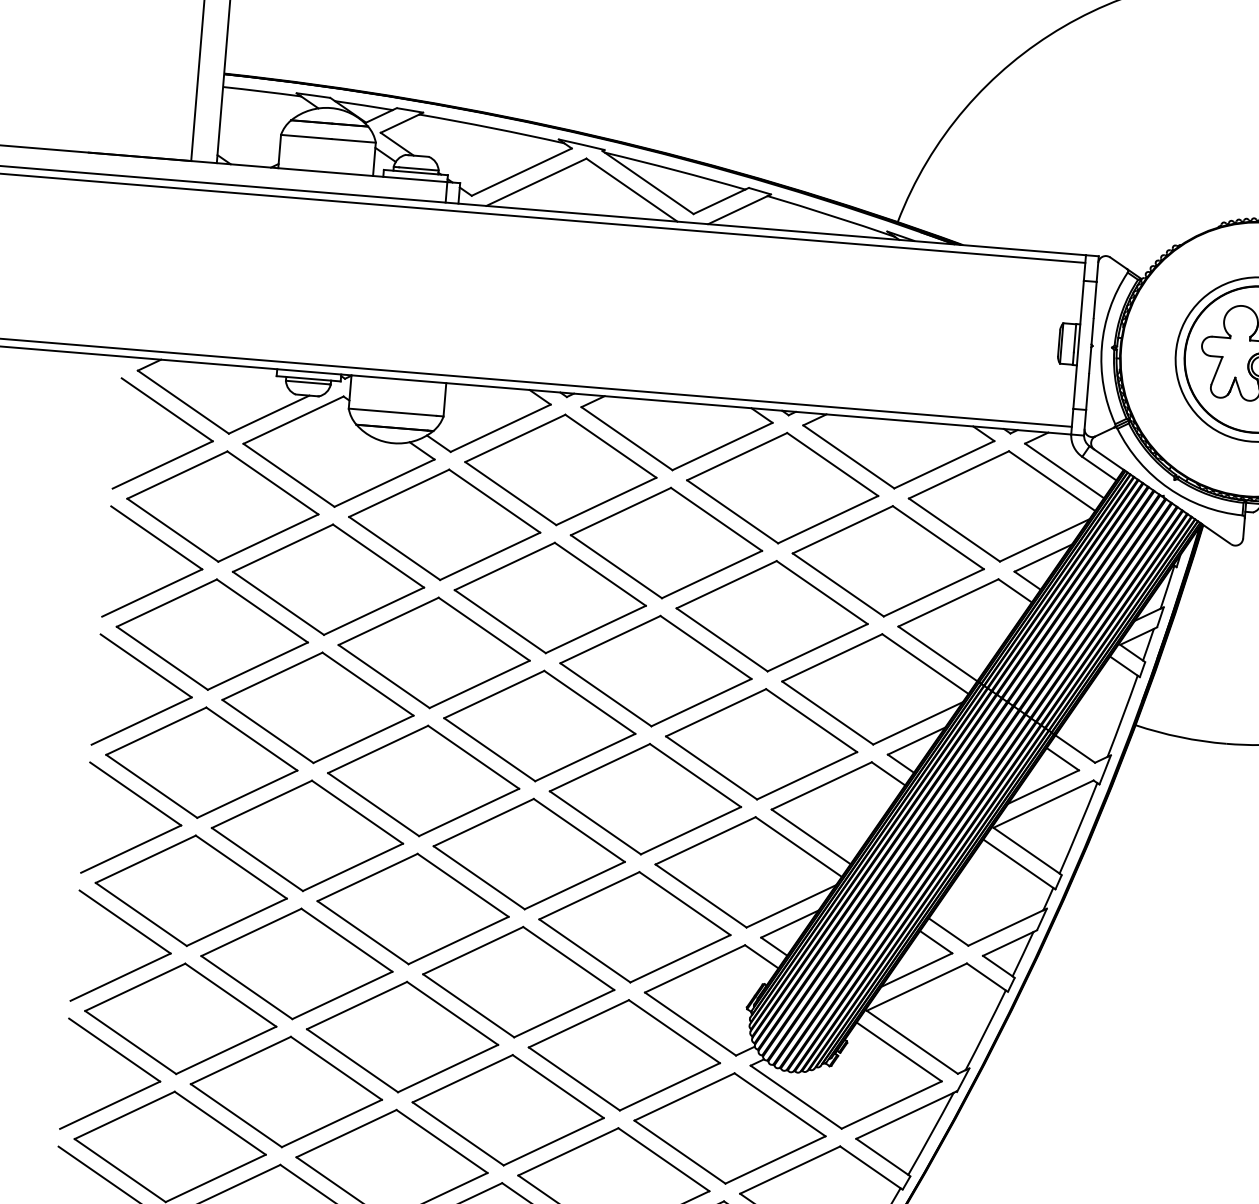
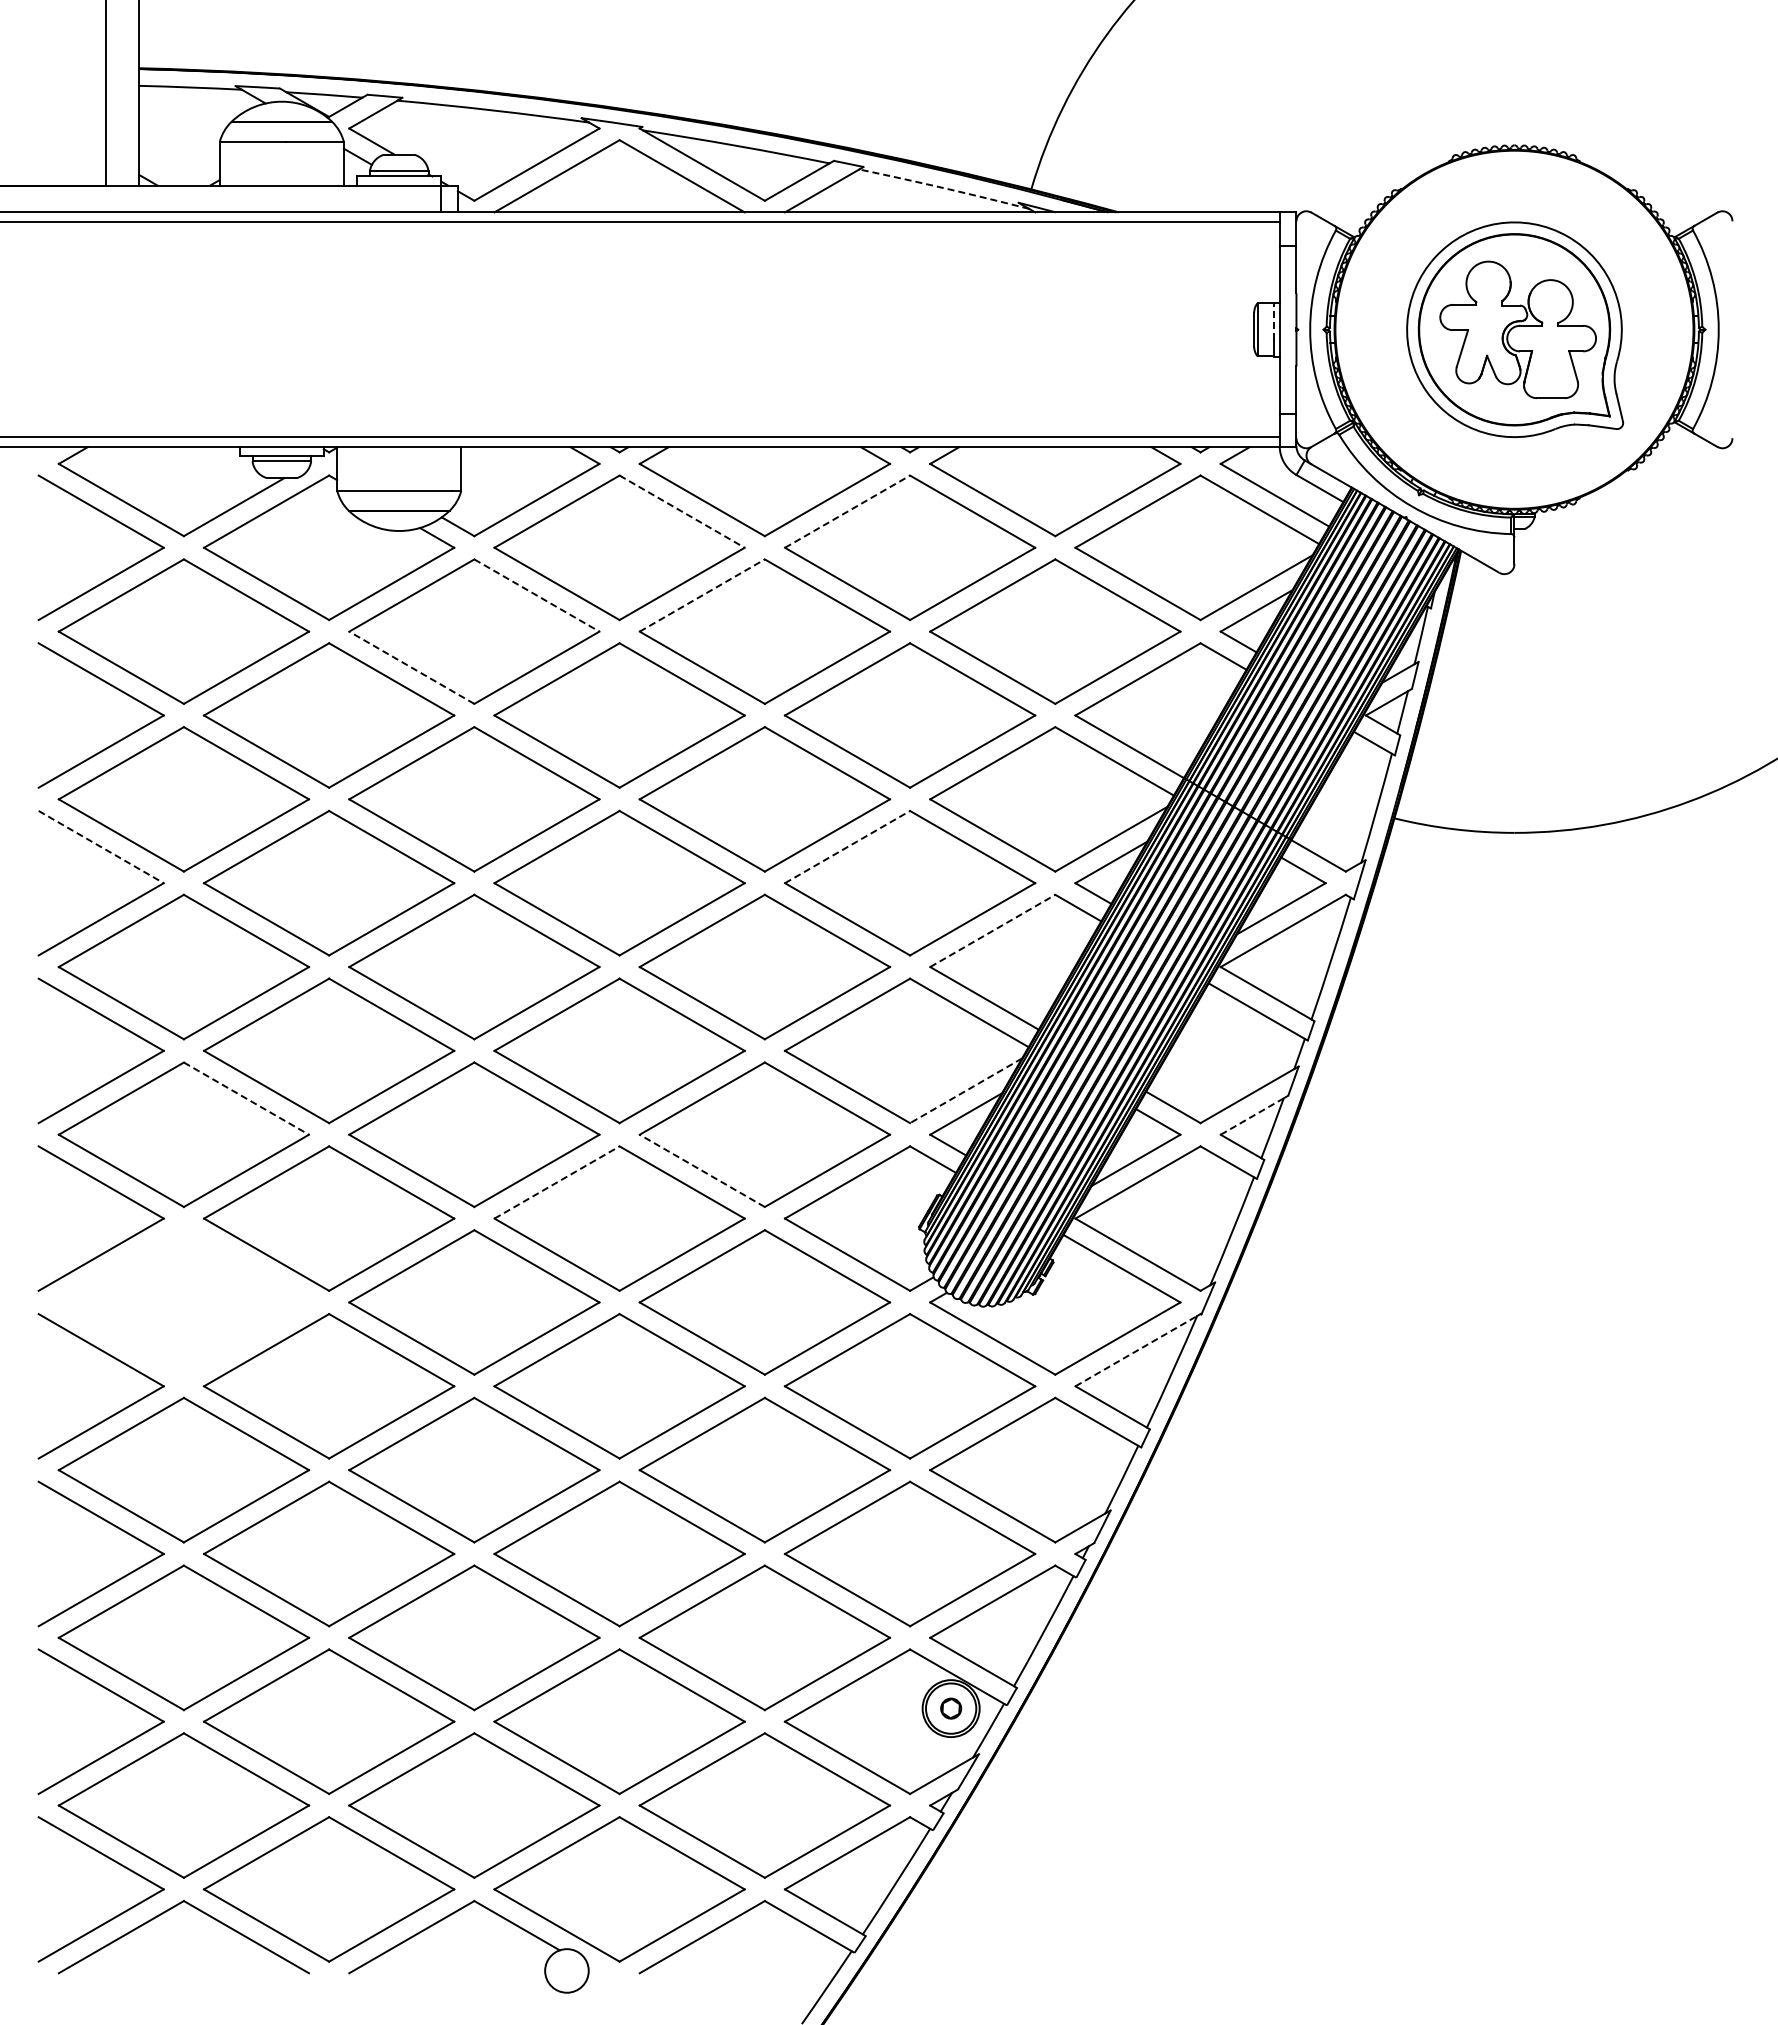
arc: (831, 215) -> (944, 188), solid -> dashed
line: (1075, 338) -> (1274, 321), solid -> dashed
line: (611, 446) -> (682, 511), solid -> dashed
line: (737, 456) -> (847, 511), solid -> dashed
line: (495, 501) -> (537, 595), solid -> dashed
line: (621, 511) -> (702, 595), solid -> dashed
line: (394, 548) -> (411, 667), solid -> dashed
line: (146, 666) -> (101, 847), solid -> dashed
line: (716, 712) -> (847, 846), solid -> dashed
line: (822, 785) -> (993, 930), solid -> dashed
line: (241, 867) -> (246, 1098), solid -> dashed
line: (791, 906) -> (966, 1090), solid -> dashed
line: (1008, 943) -> (1252, 1116), solid -> dashed
line: (473, 950) -> (557, 1182), solid -> dashed
line: (584, 950) -> (701, 1170), solid -> dashed
part: (180, 1018) -> (183, 1302), removed
line: (905, 1115) -> (1136, 1350), solid -> dashed

